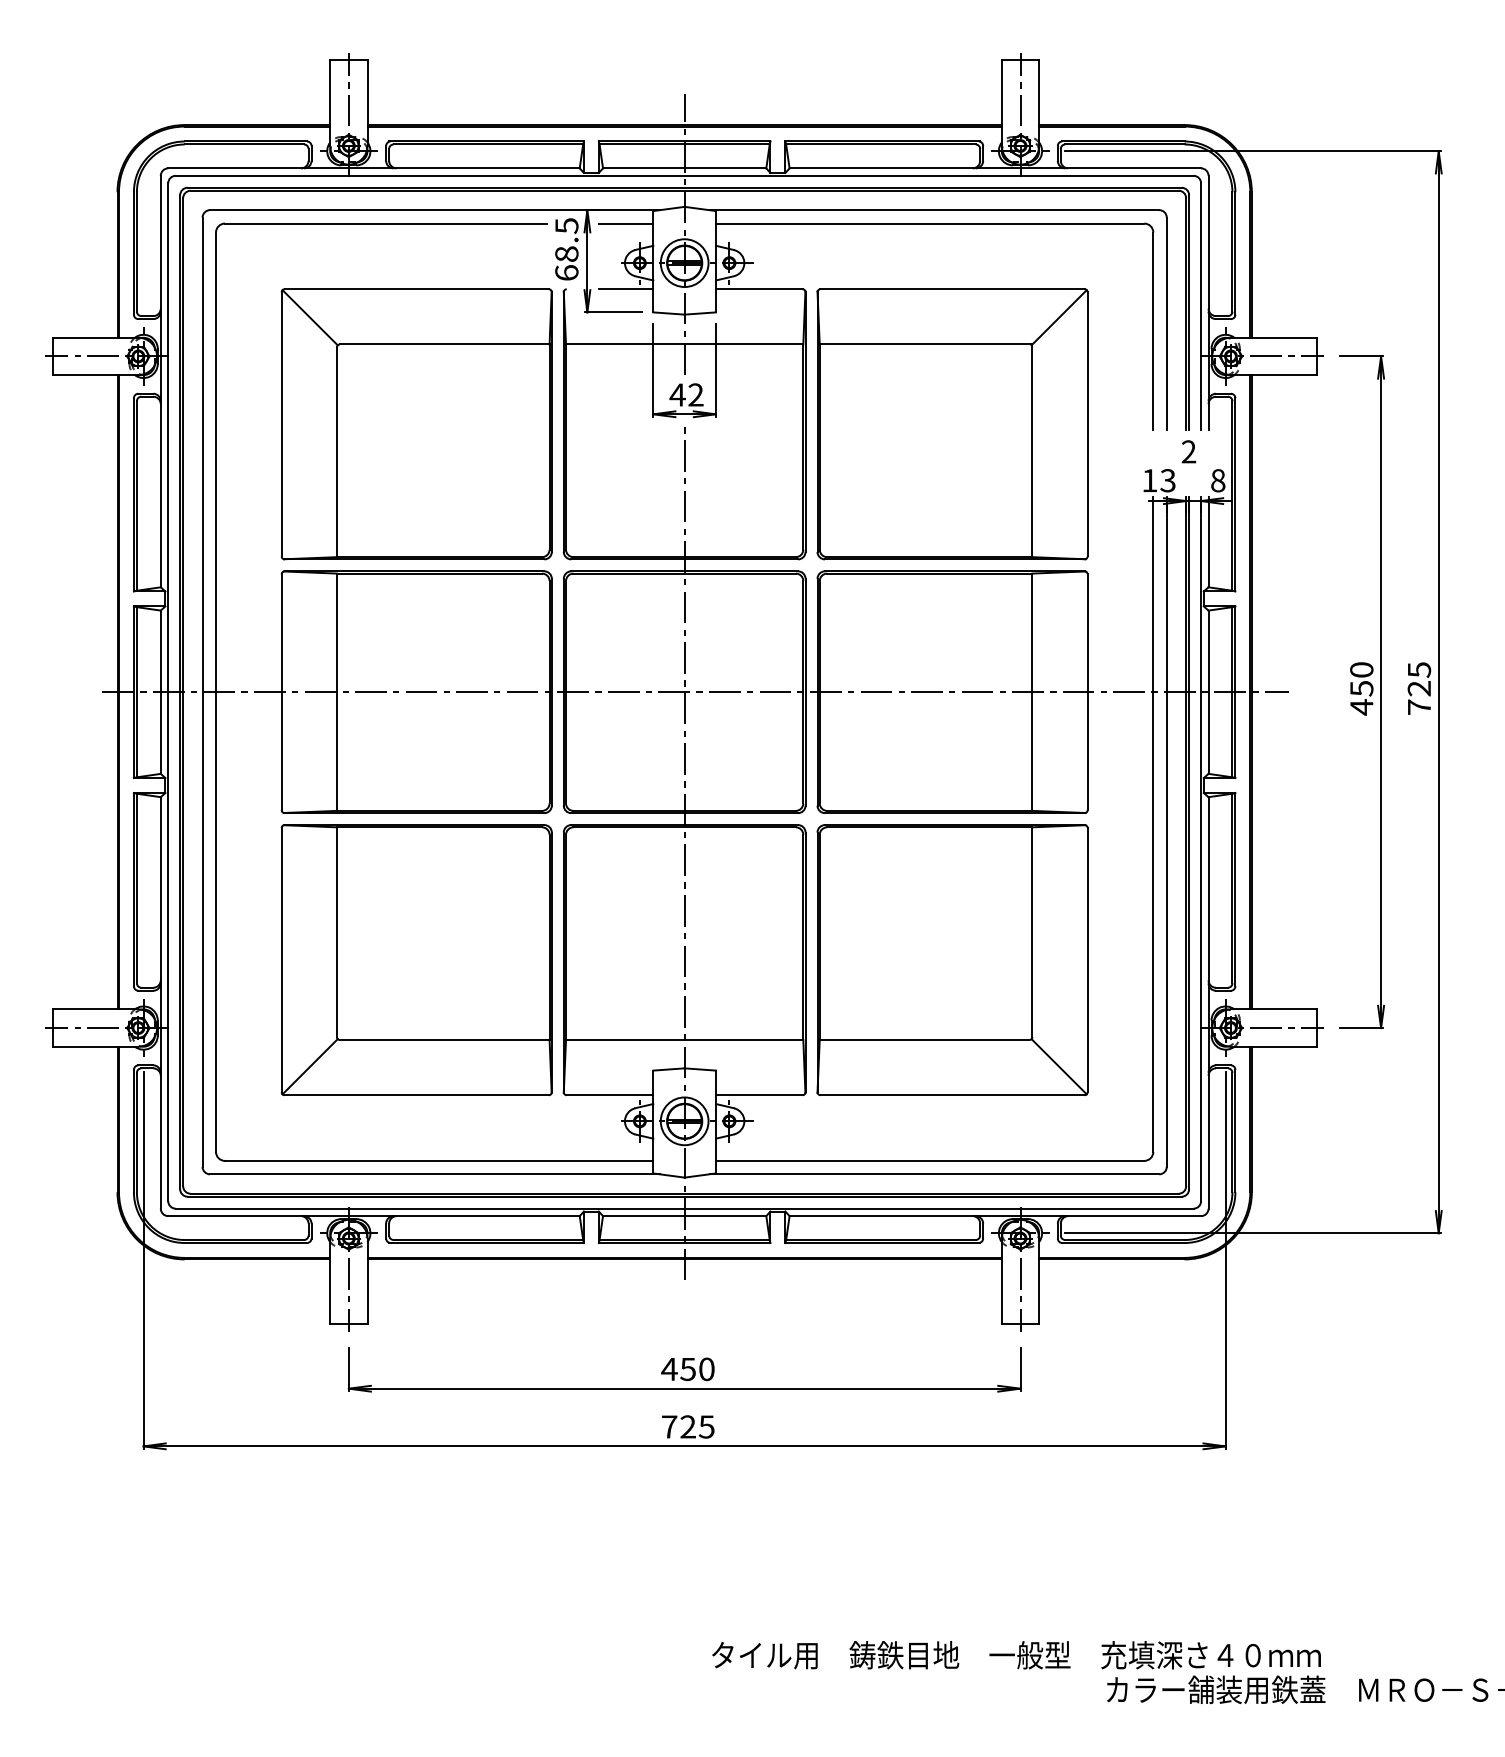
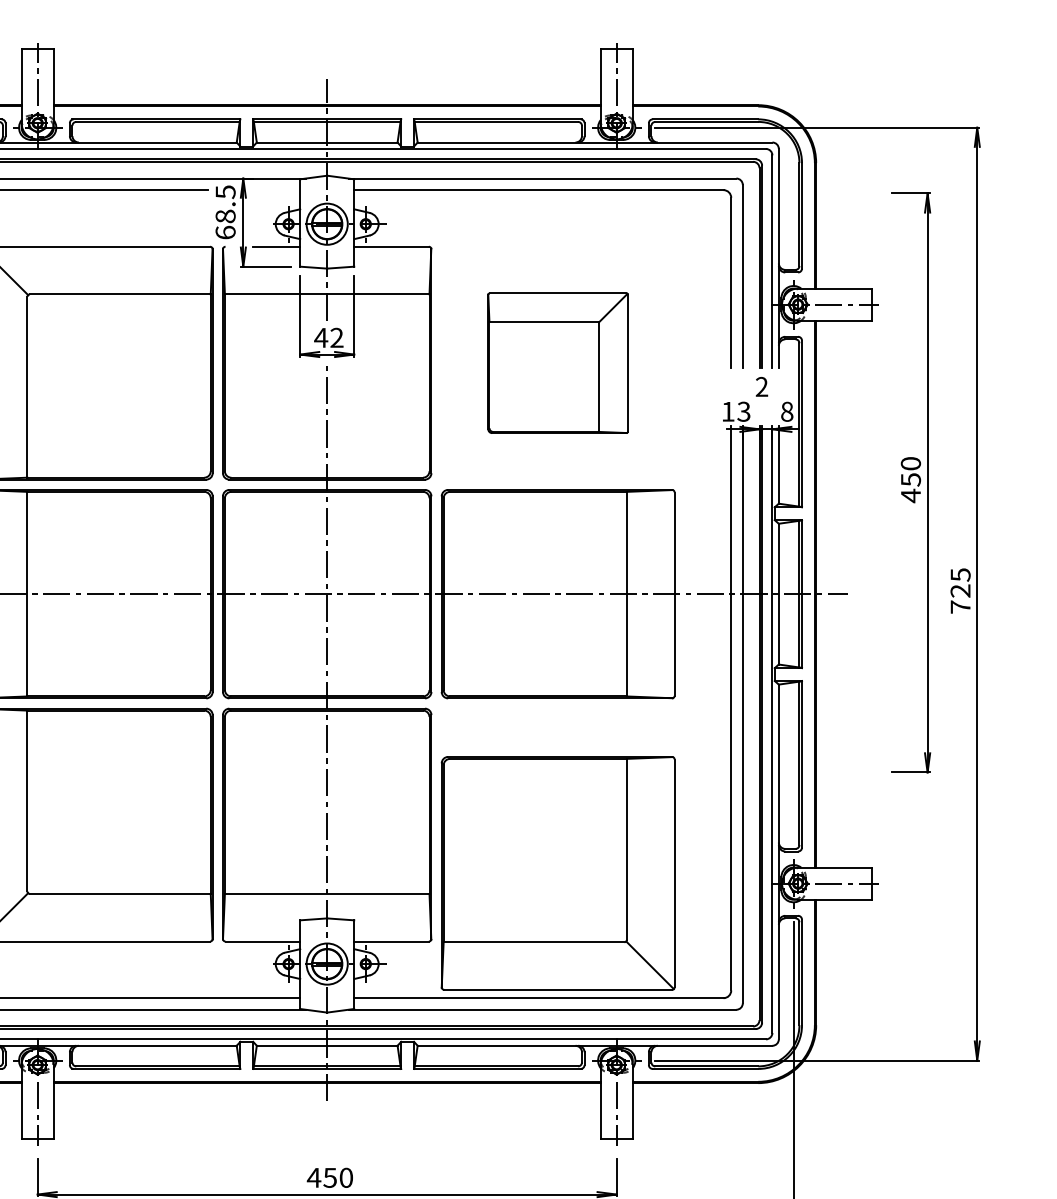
line: (625, 223) -> (276, 190), removed
part: (952, 424) -> (558, 363), size x0.6
part: (1361, 691) -> (910, 482), moved
part: (952, 959) -> (558, 872), moved

